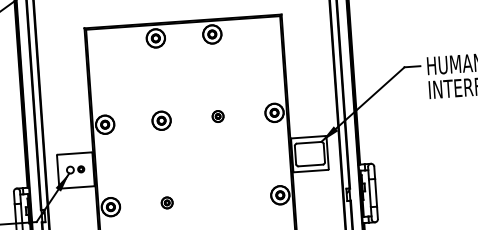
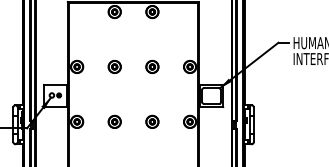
part: (218, 116) -> (152, 66), size x1.67
part: (223, 198) -> (152, 121), added
part: (166, 202) -> (114, 121), size x1.67

